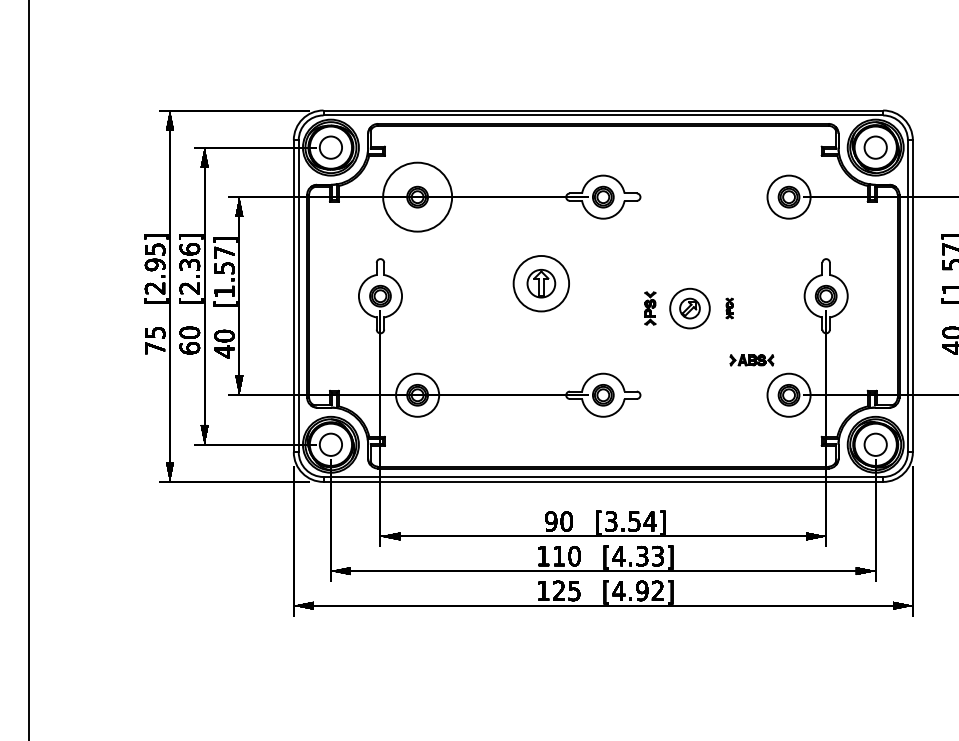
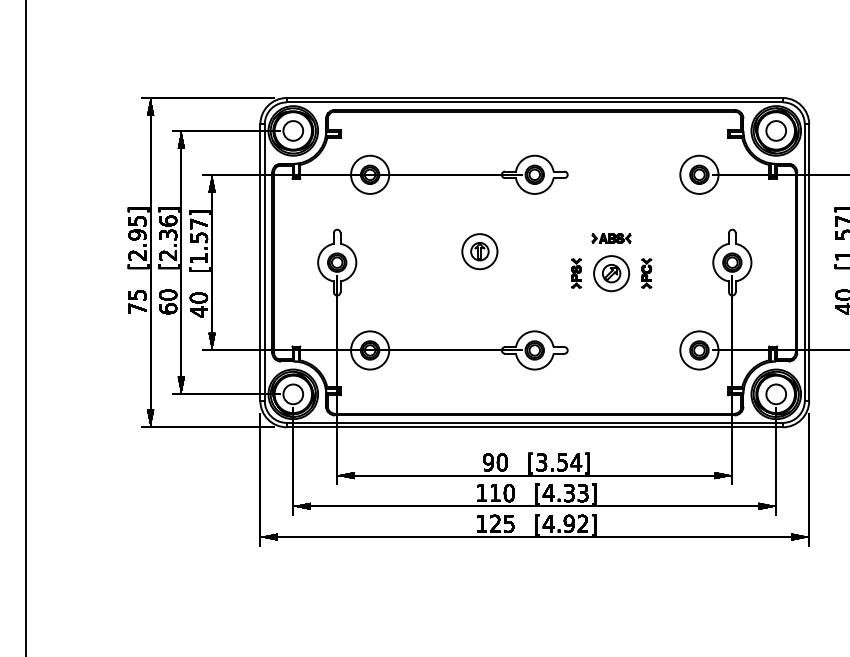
circle: (418, 196) -> (370, 174), size x0.62
part: (540, 283) -> (479, 251), size x0.71
part: (729, 308) -> (646, 273), size x1.67
part: (751, 360) -> (611, 238), moved

